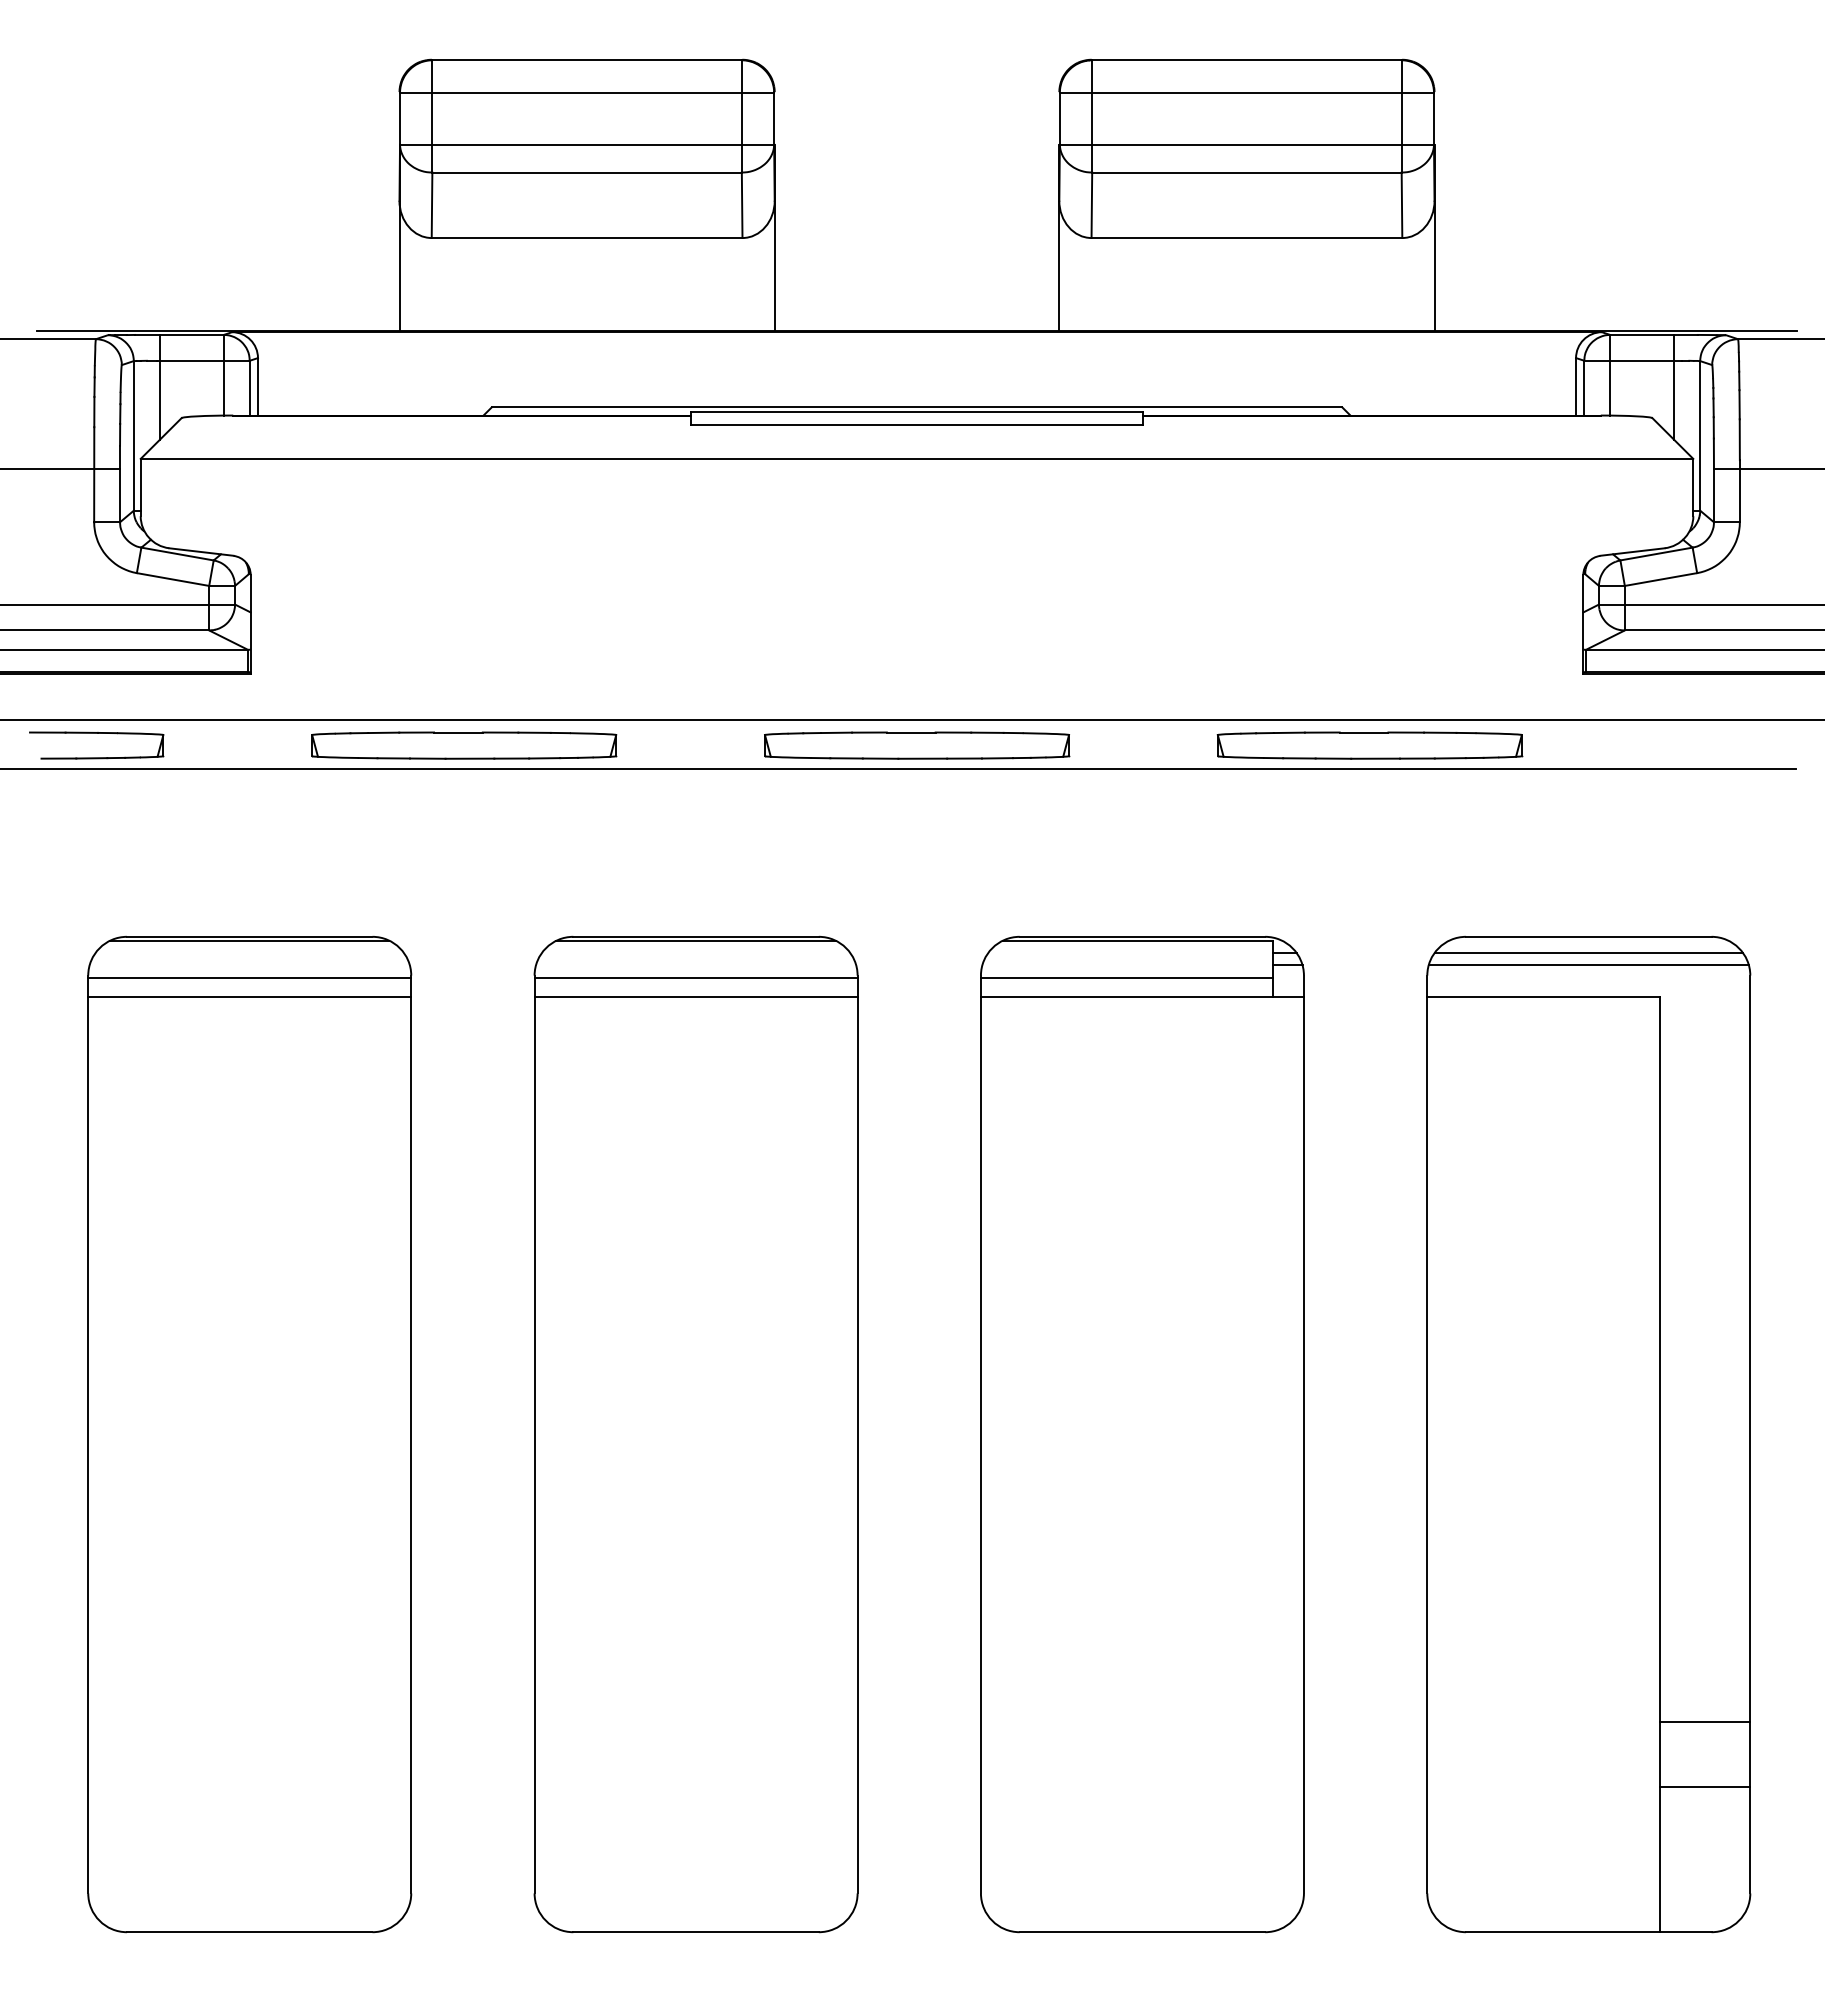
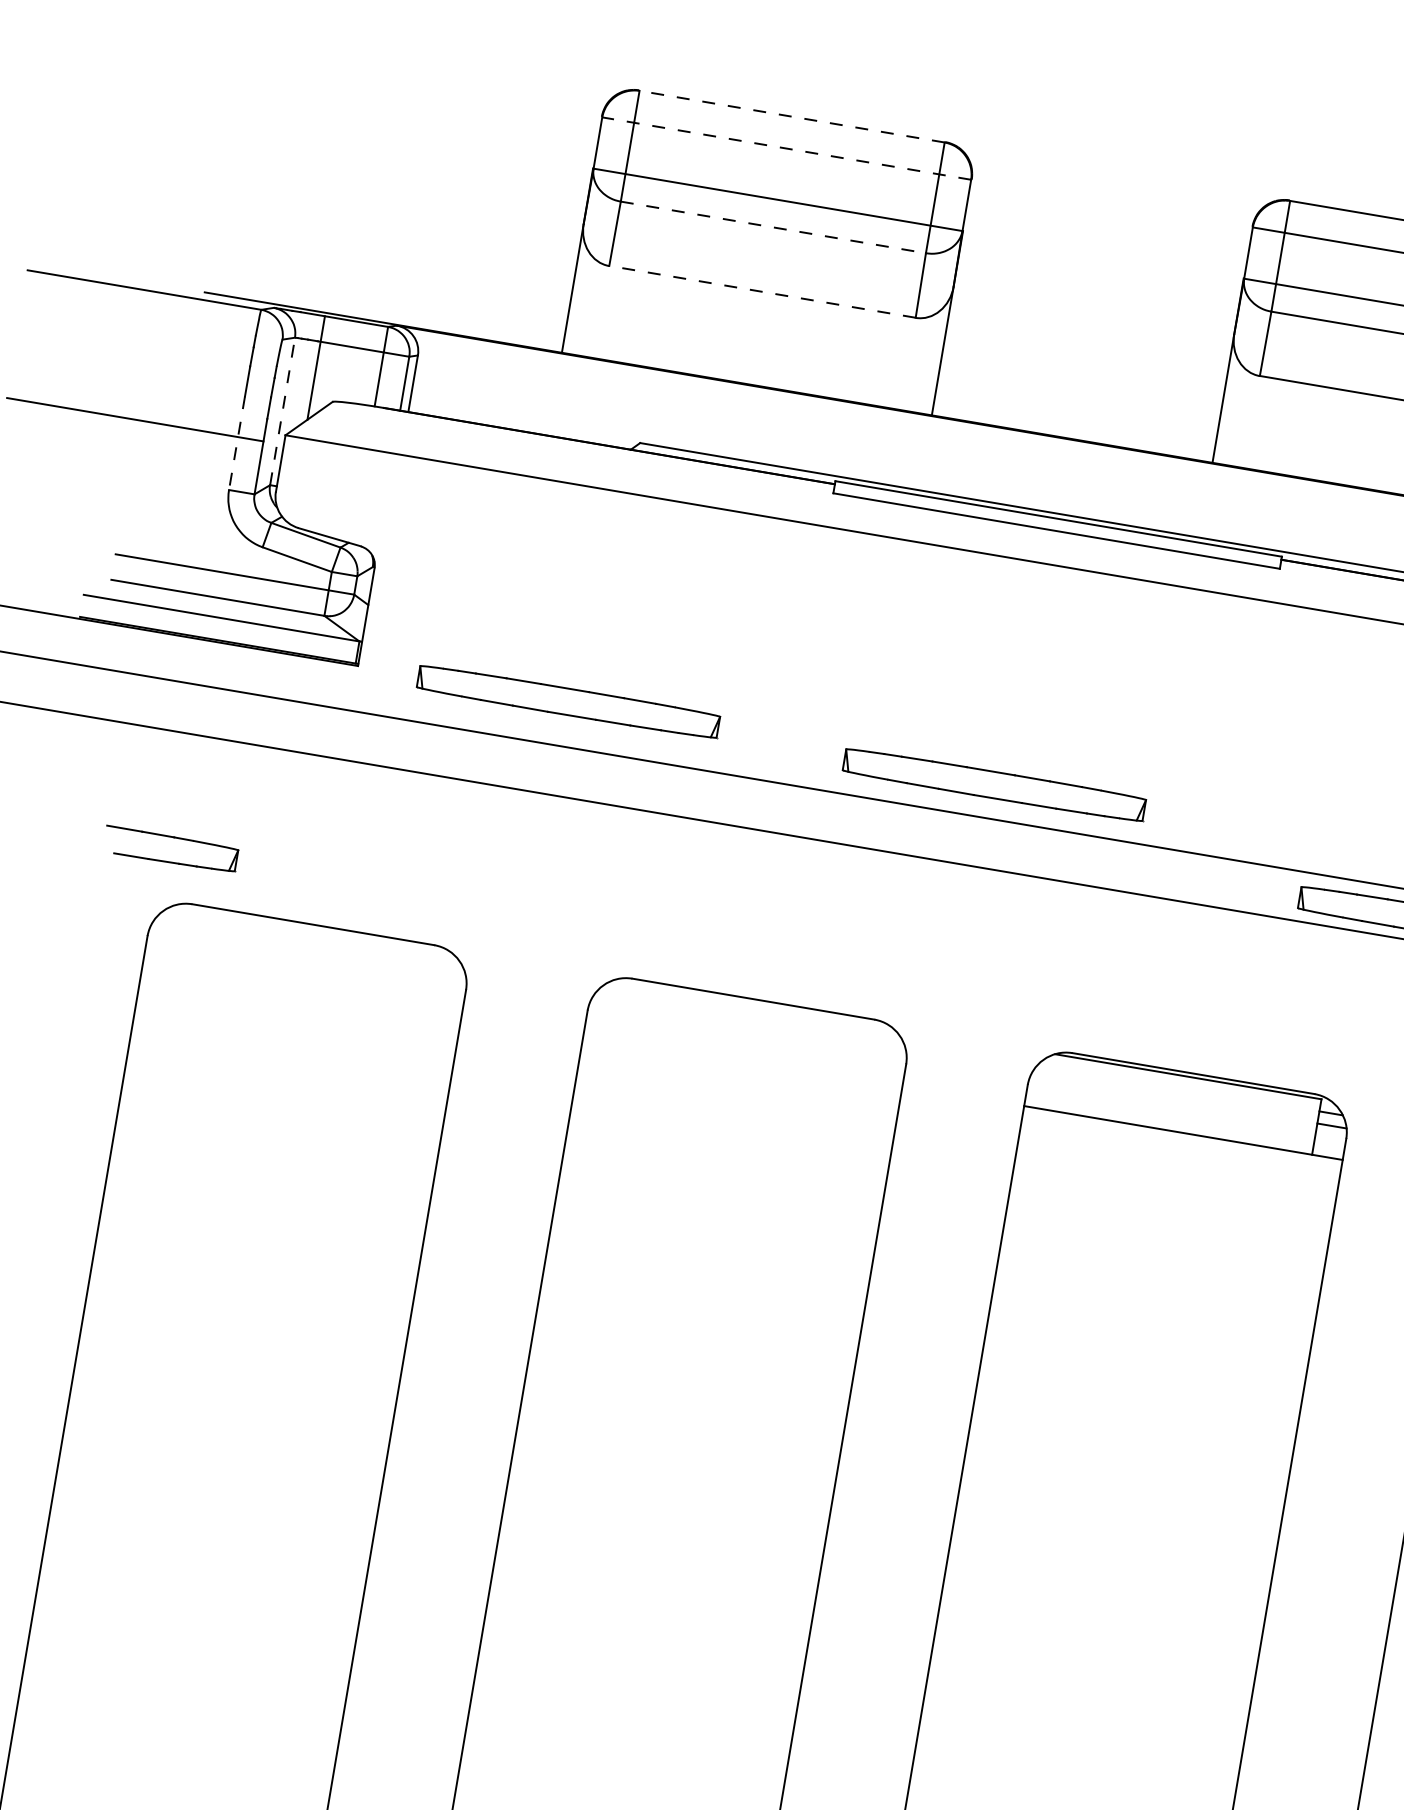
line: (587, 60) -> (792, 116), solid -> dashed
line: (586, 92) -> (786, 148), solid -> dashed
line: (587, 172) -> (773, 227), solid -> dashed
line: (586, 237) -> (761, 291), solid -> dashed
line: (133, 435) -> (282, 411), solid -> dashed
line: (94, 474) -> (237, 442), solid -> dashed
part: (96, 733) -> (172, 837), moved
part: (464, 745) -> (568, 701), moved
part: (917, 745) -> (994, 785), moved
line: (249, 940) -> (312, 928), removed
line: (695, 940) -> (752, 1002), removed
line: (249, 978) -> (306, 965), removed
line: (695, 978) -> (745, 1040), removed
line: (1126, 978) -> (1170, 1112), removed
line: (249, 997) -> (302, 984), removed
line: (695, 997) -> (742, 1058), removed

